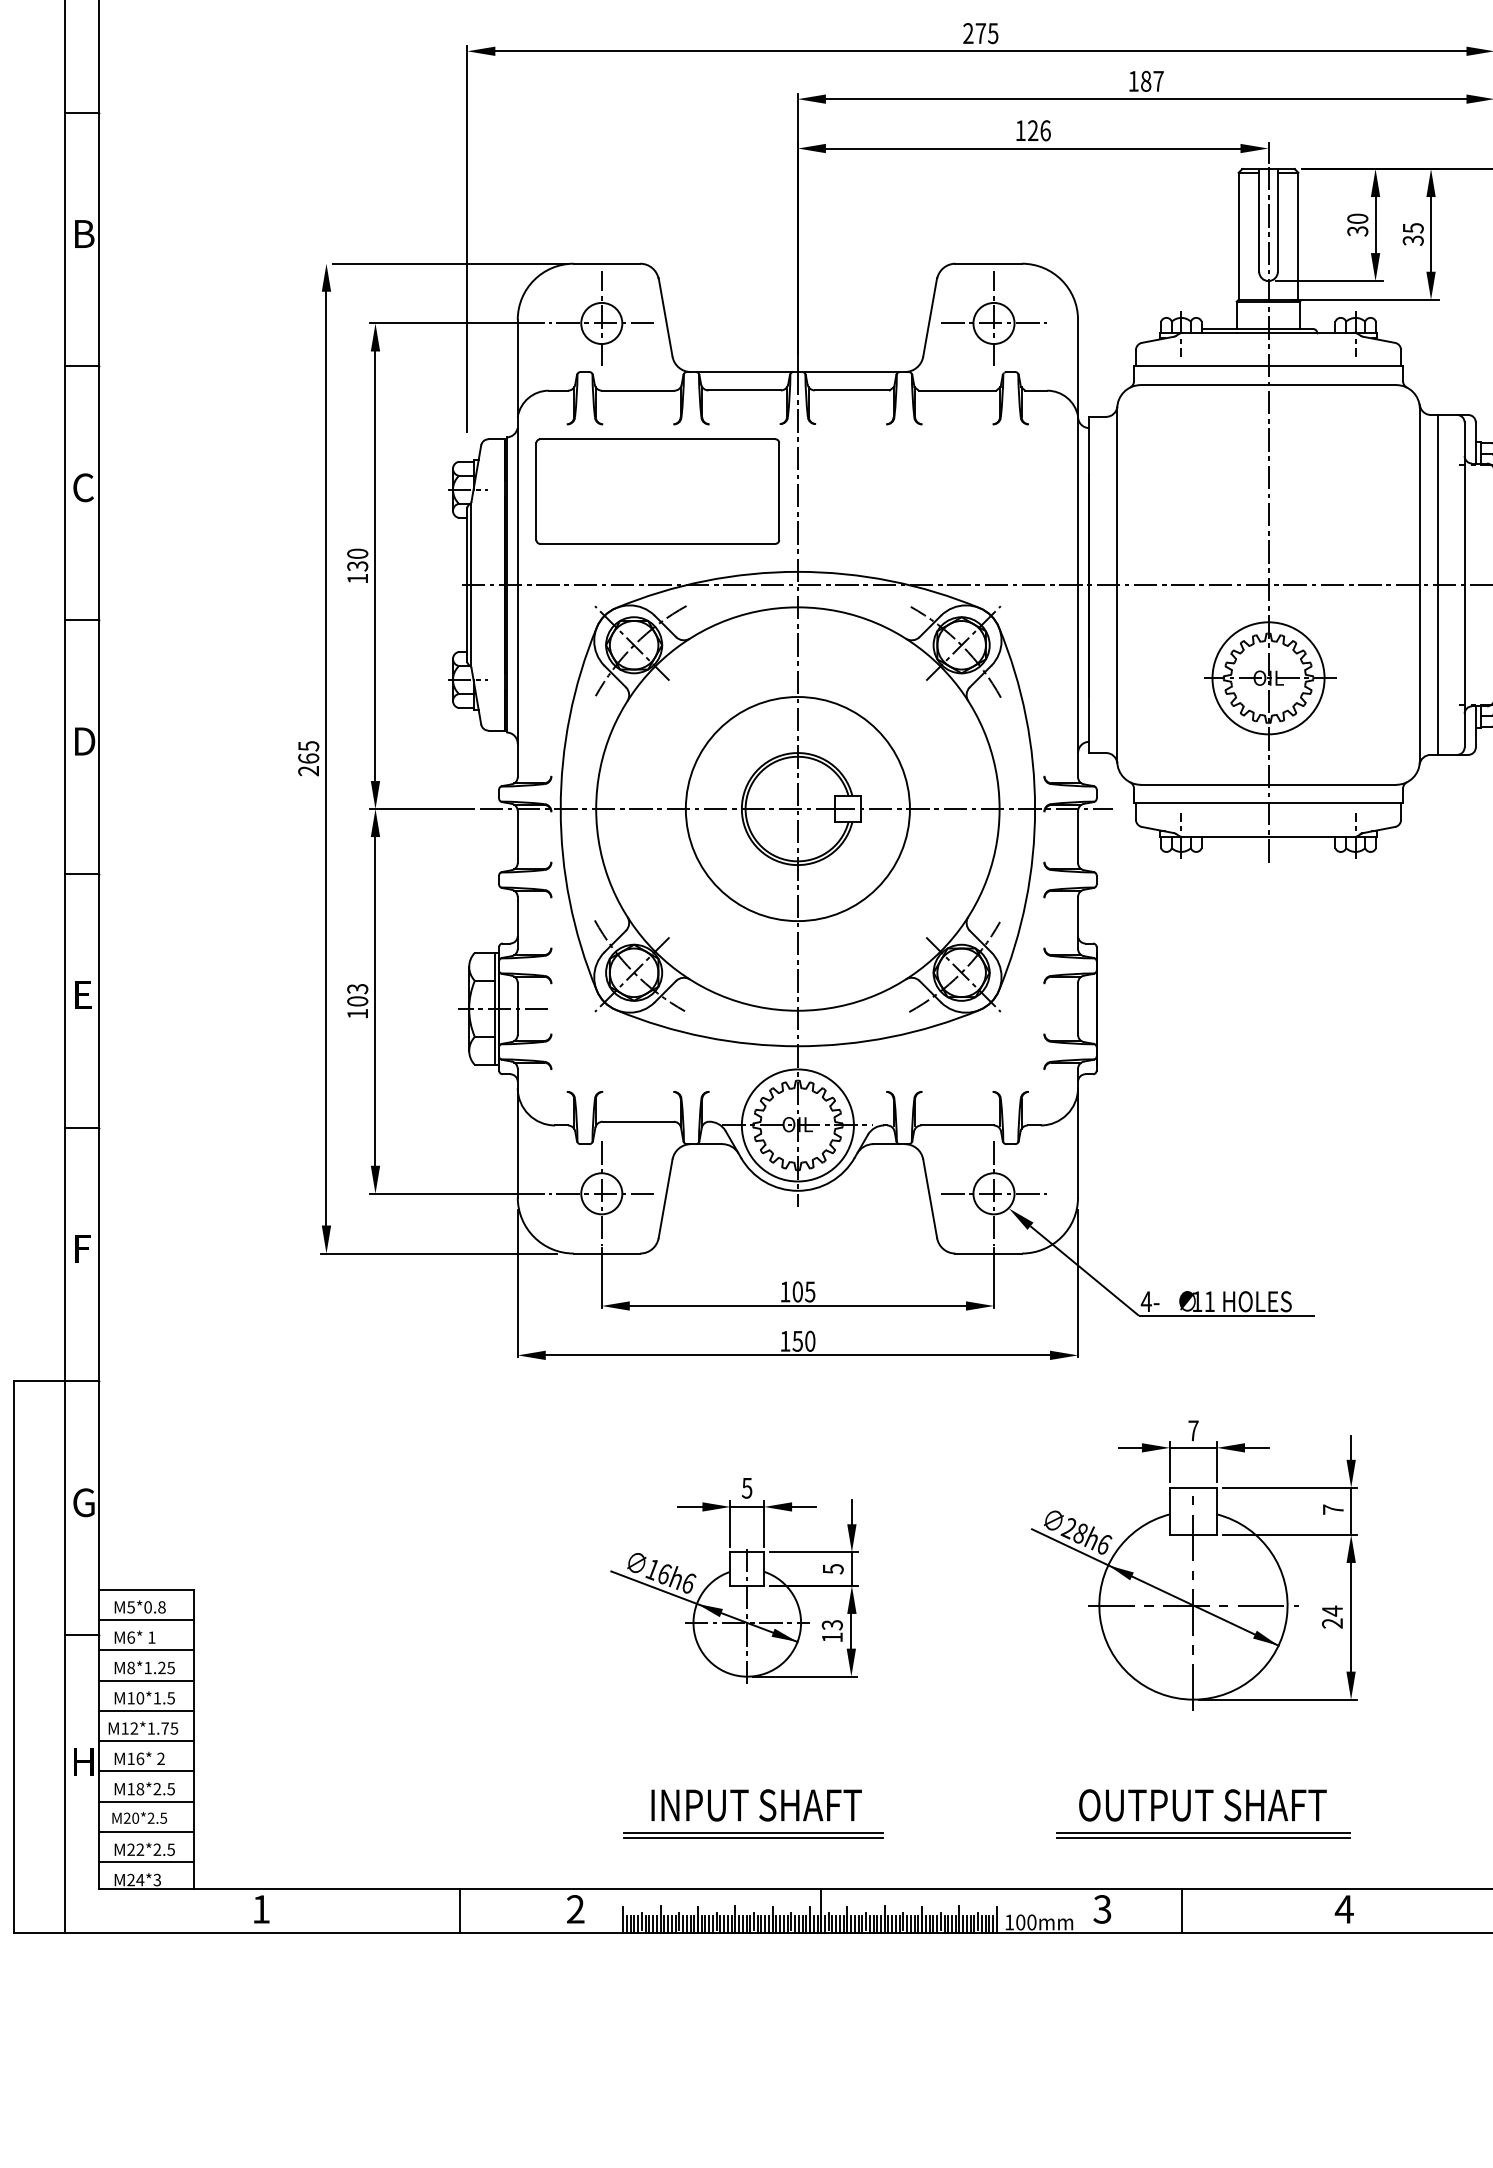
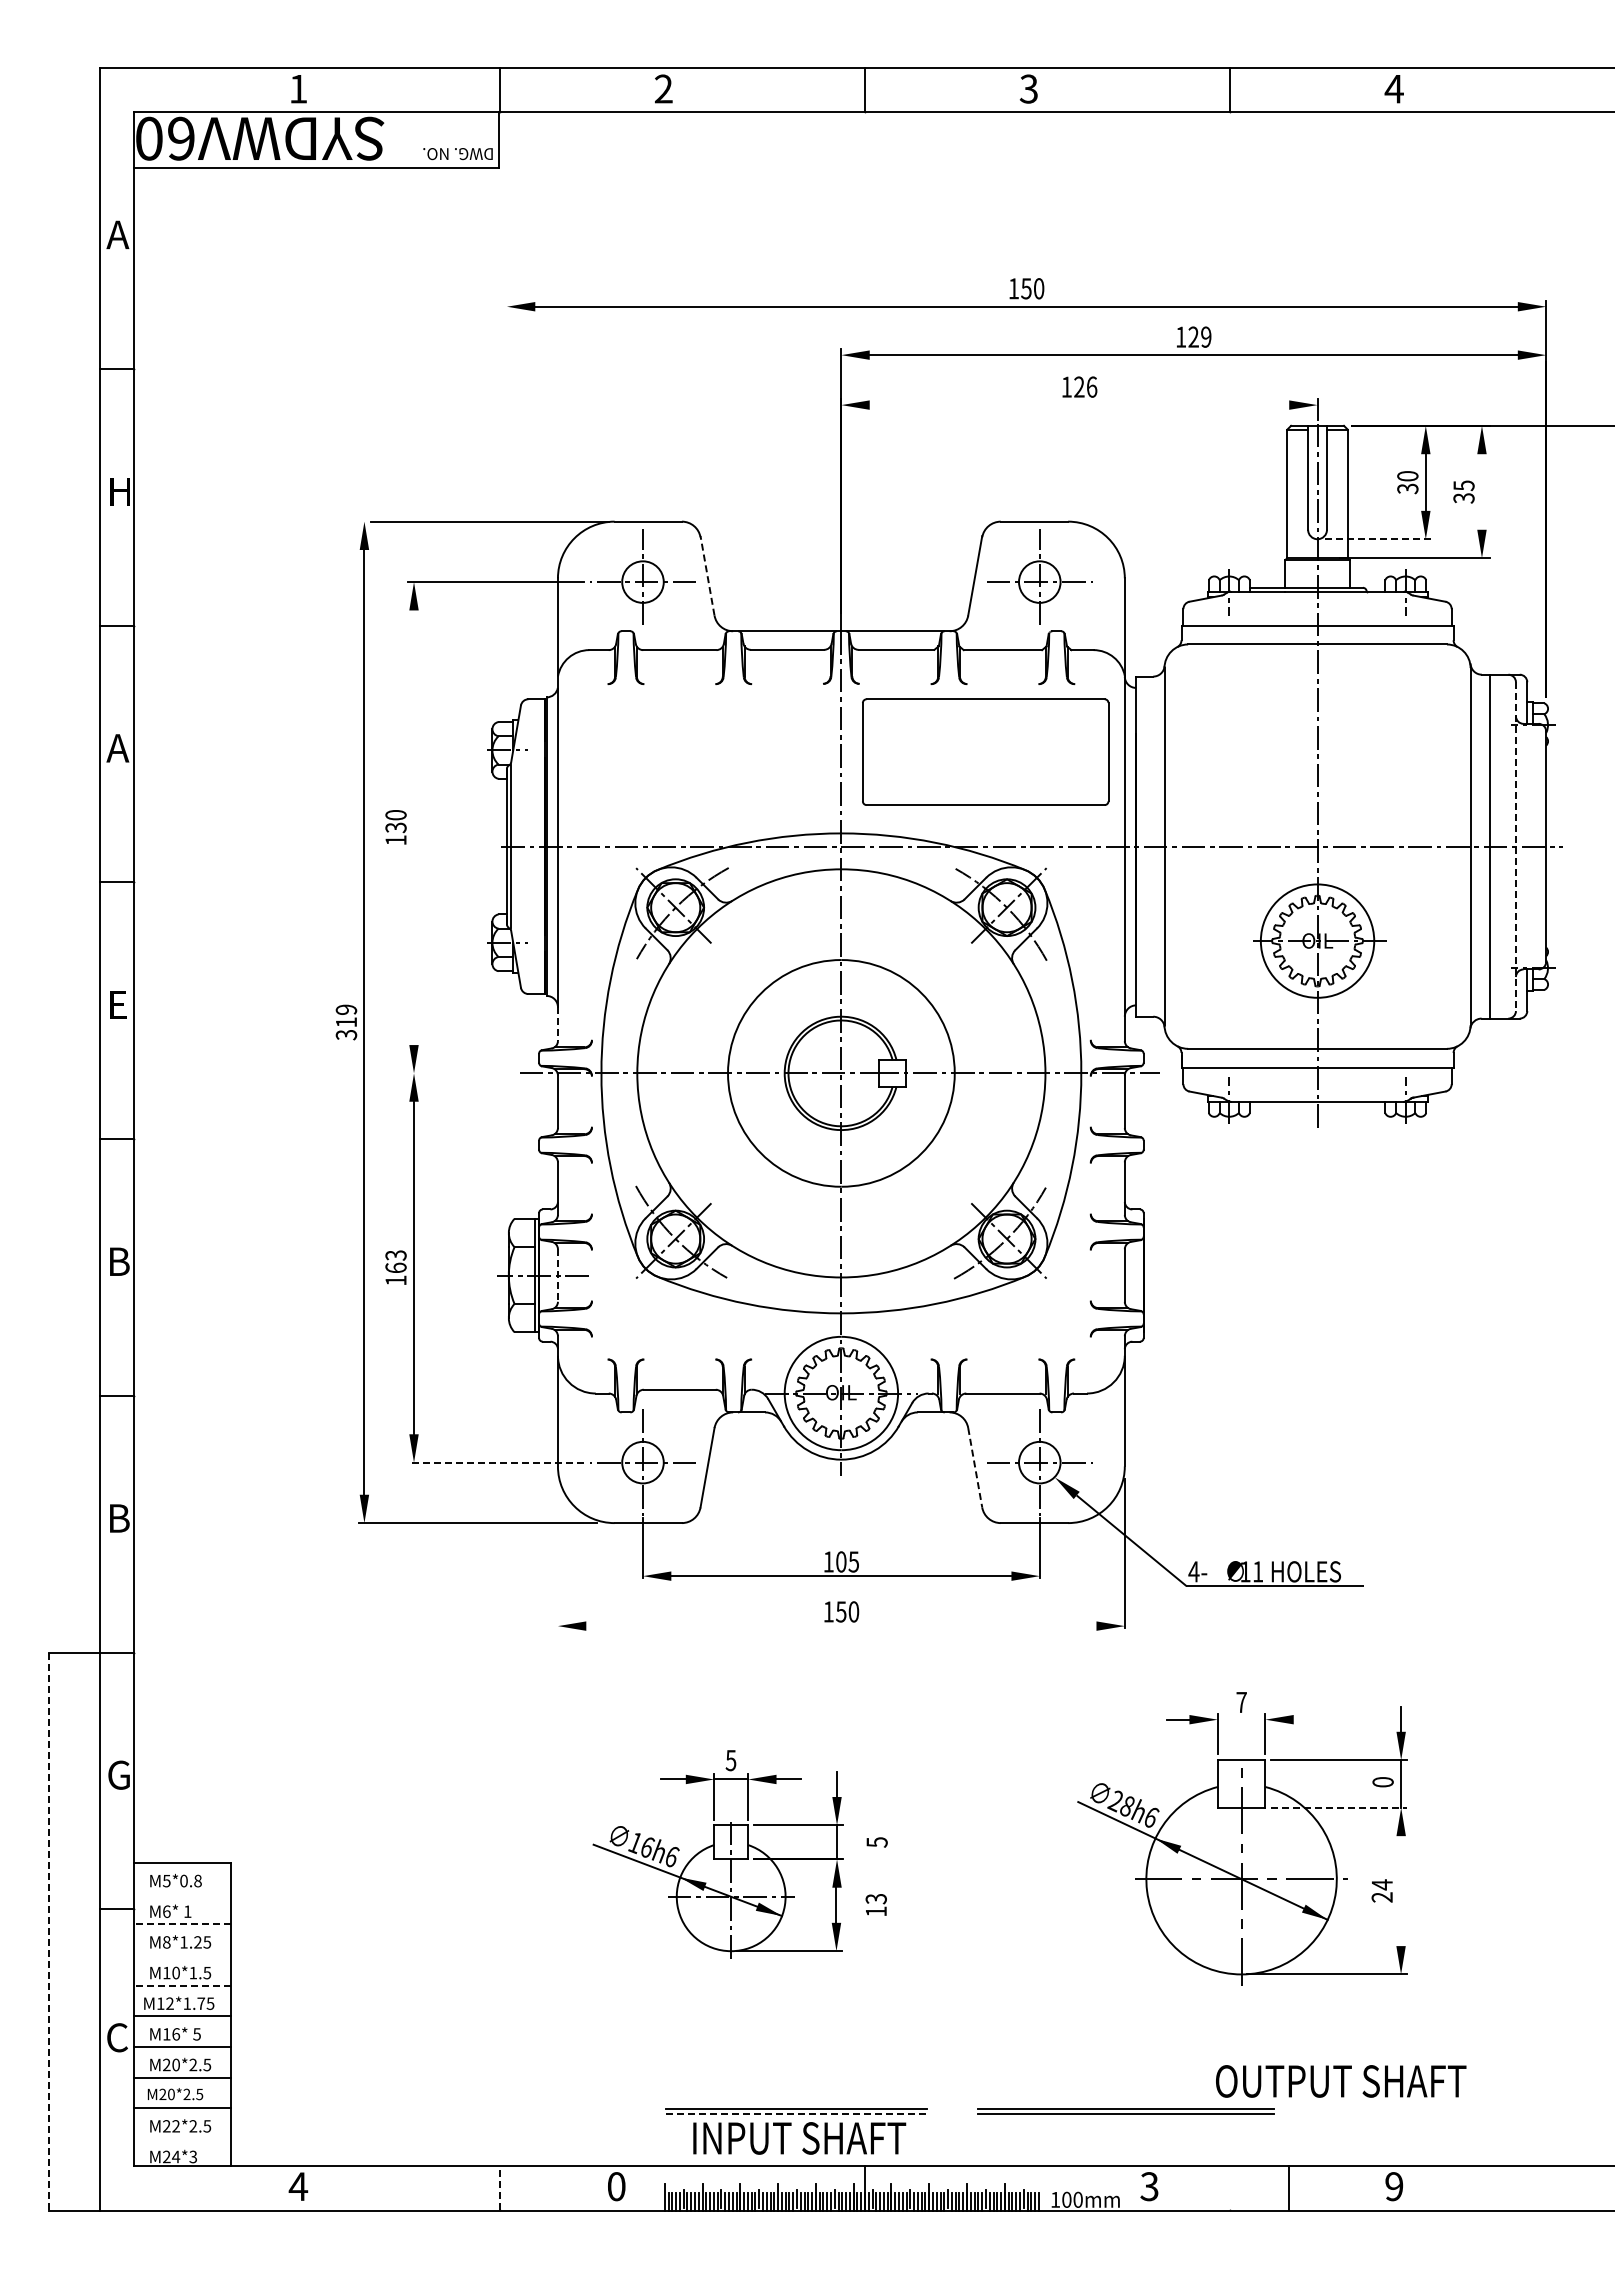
text: (980, 33) -> (1026, 288), 275 -> 150
text: (1151, 80) -> (1199, 336), 187 -> 129
line: (1033, 148) -> (1079, 405), removed
text: (84, 233) -> (119, 491), B -> H
line: (1430, 233) -> (1481, 491), removed
line: (466, 238) -> (506, 496), removed
line: (1329, 281) -> (1379, 539), solid -> dashed
line: (665, 316) -> (707, 575), solid -> dashed
text: (82, 486) -> (117, 747), C -> A
part: (657, 490) -> (985, 751), moved
line: (375, 566) -> (414, 827), removed
line: (1464, 585) -> (1515, 847), solid -> dashed
text: (85, 741) -> (120, 1005), D -> E
text: (308, 758) -> (346, 1022), 265 -> 319
line: (517, 760) -> (557, 1024), solid -> dashed
line: (421, 809) -> (460, 1073), removed
text: (84, 994) -> (119, 1261), E -> B
text: (357, 1000) -> (395, 1267), 103 -> 163
line: (517, 1009) -> (557, 1276), solid -> dashed
line: (457, 1193) -> (496, 1462), solid -> dashed
line: (930, 1199) -> (975, 1468), solid -> dashed
text: (84, 1249) -> (119, 1518), F -> B
line: (517, 1283) -> (557, 1553), removed
line: (798, 1355) -> (841, 1626), removed
line: (1193, 1447) -> (1241, 1719), removed
line: (1255, 1447) -> (1304, 1719), removed
text: (1332, 1509) -> (1382, 1782), 7 -> 0
line: (1289, 1534) -> (1338, 1807), solid -> dashed
part: (733, 1581) -> (717, 1854), moved
line: (1351, 1616) -> (1401, 1890), removed
line: (146, 1619) -> (182, 1893), removed
line: (146, 1650) -> (182, 1924), solid -> dashed
line: (14, 1658) -> (48, 1932), solid -> dashed
line: (146, 1680) -> (182, 1955), removed
line: (146, 1710) -> (182, 1985), solid -> dashed
text: (160, 1759) -> (196, 2034), 2 -> 5
text: (82, 1761) -> (117, 2037), H -> C
text: (135, 1788) -> (171, 2064), M18*2.5 -> M20*2.5
text: (756, 1805) -> (799, 2138), moved
text: (1203, 1805) -> (1341, 2081), moved
part: (1203, 1835) -> (1125, 2111), moved
line: (753, 1838) -> (796, 2114), solid -> dashed
line: (146, 1862) -> (182, 2139), removed
text: (261, 1909) -> (298, 2186), 1 -> 4
text: (575, 1909) -> (616, 2186), 2 -> 0
text: (1343, 1909) -> (1393, 2186), 4 -> 9
line: (459, 1910) -> (499, 2187), solid -> dashed
line: (1182, 1910) -> (1289, 2187), moved
line: (996, 1919) -> (1042, 2196), removed

